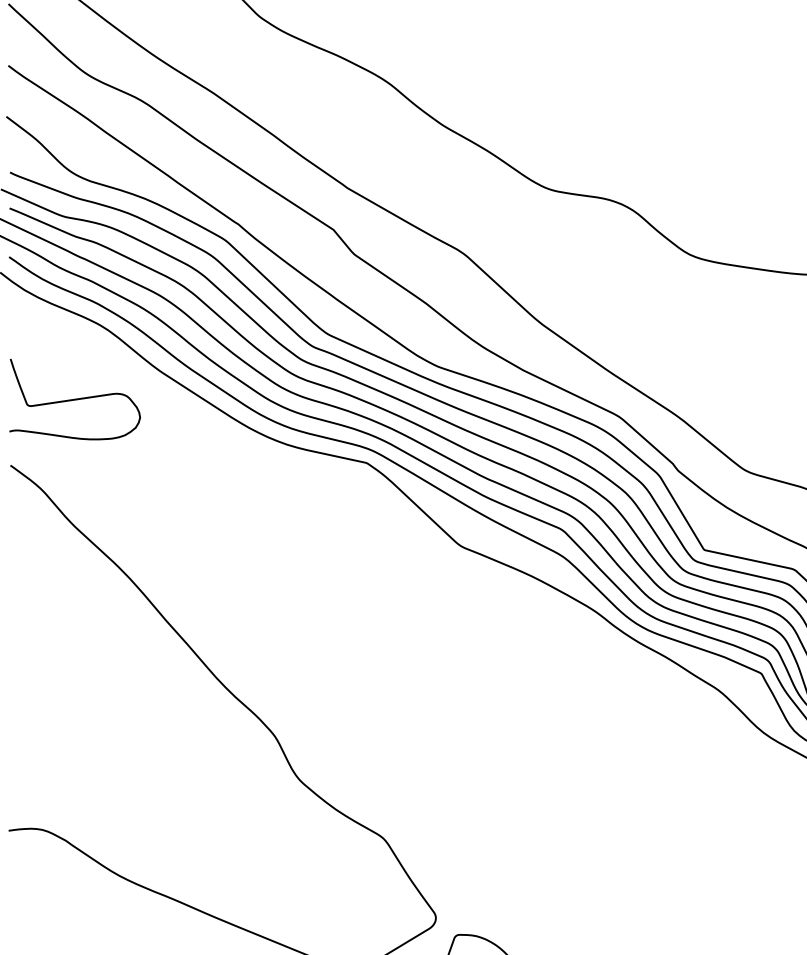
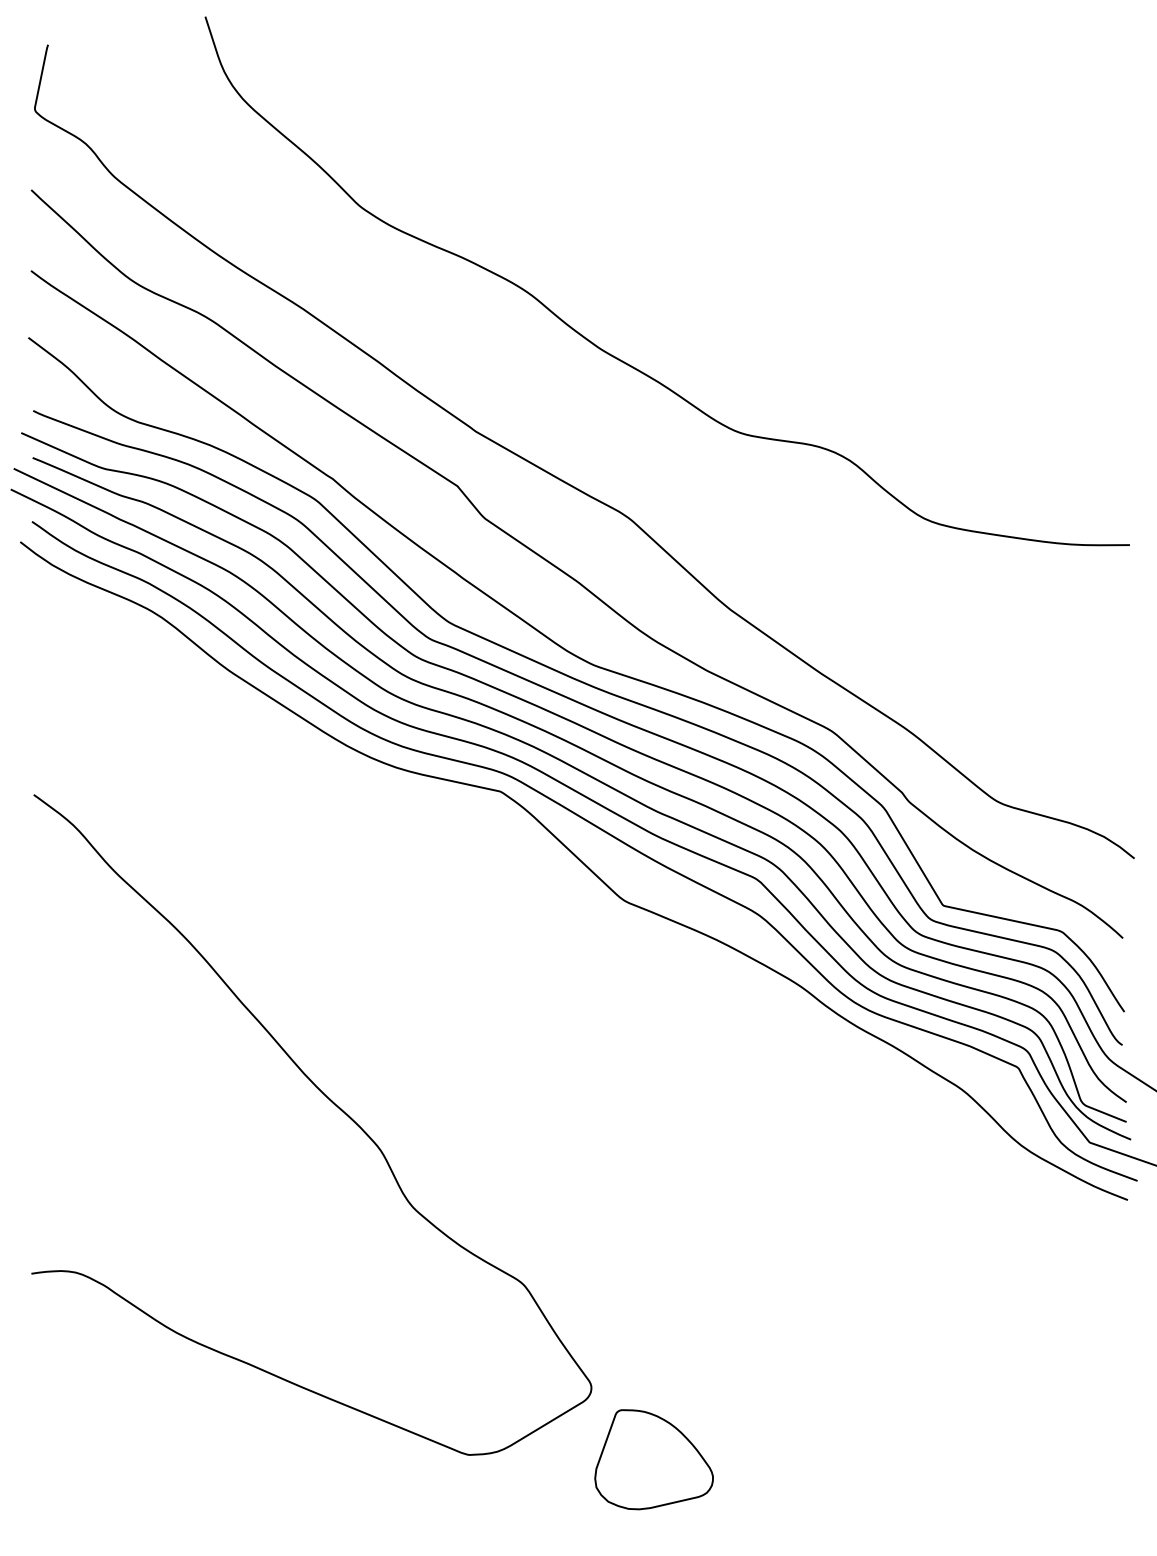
curve: (75, 399) -> (118, 708), removed

